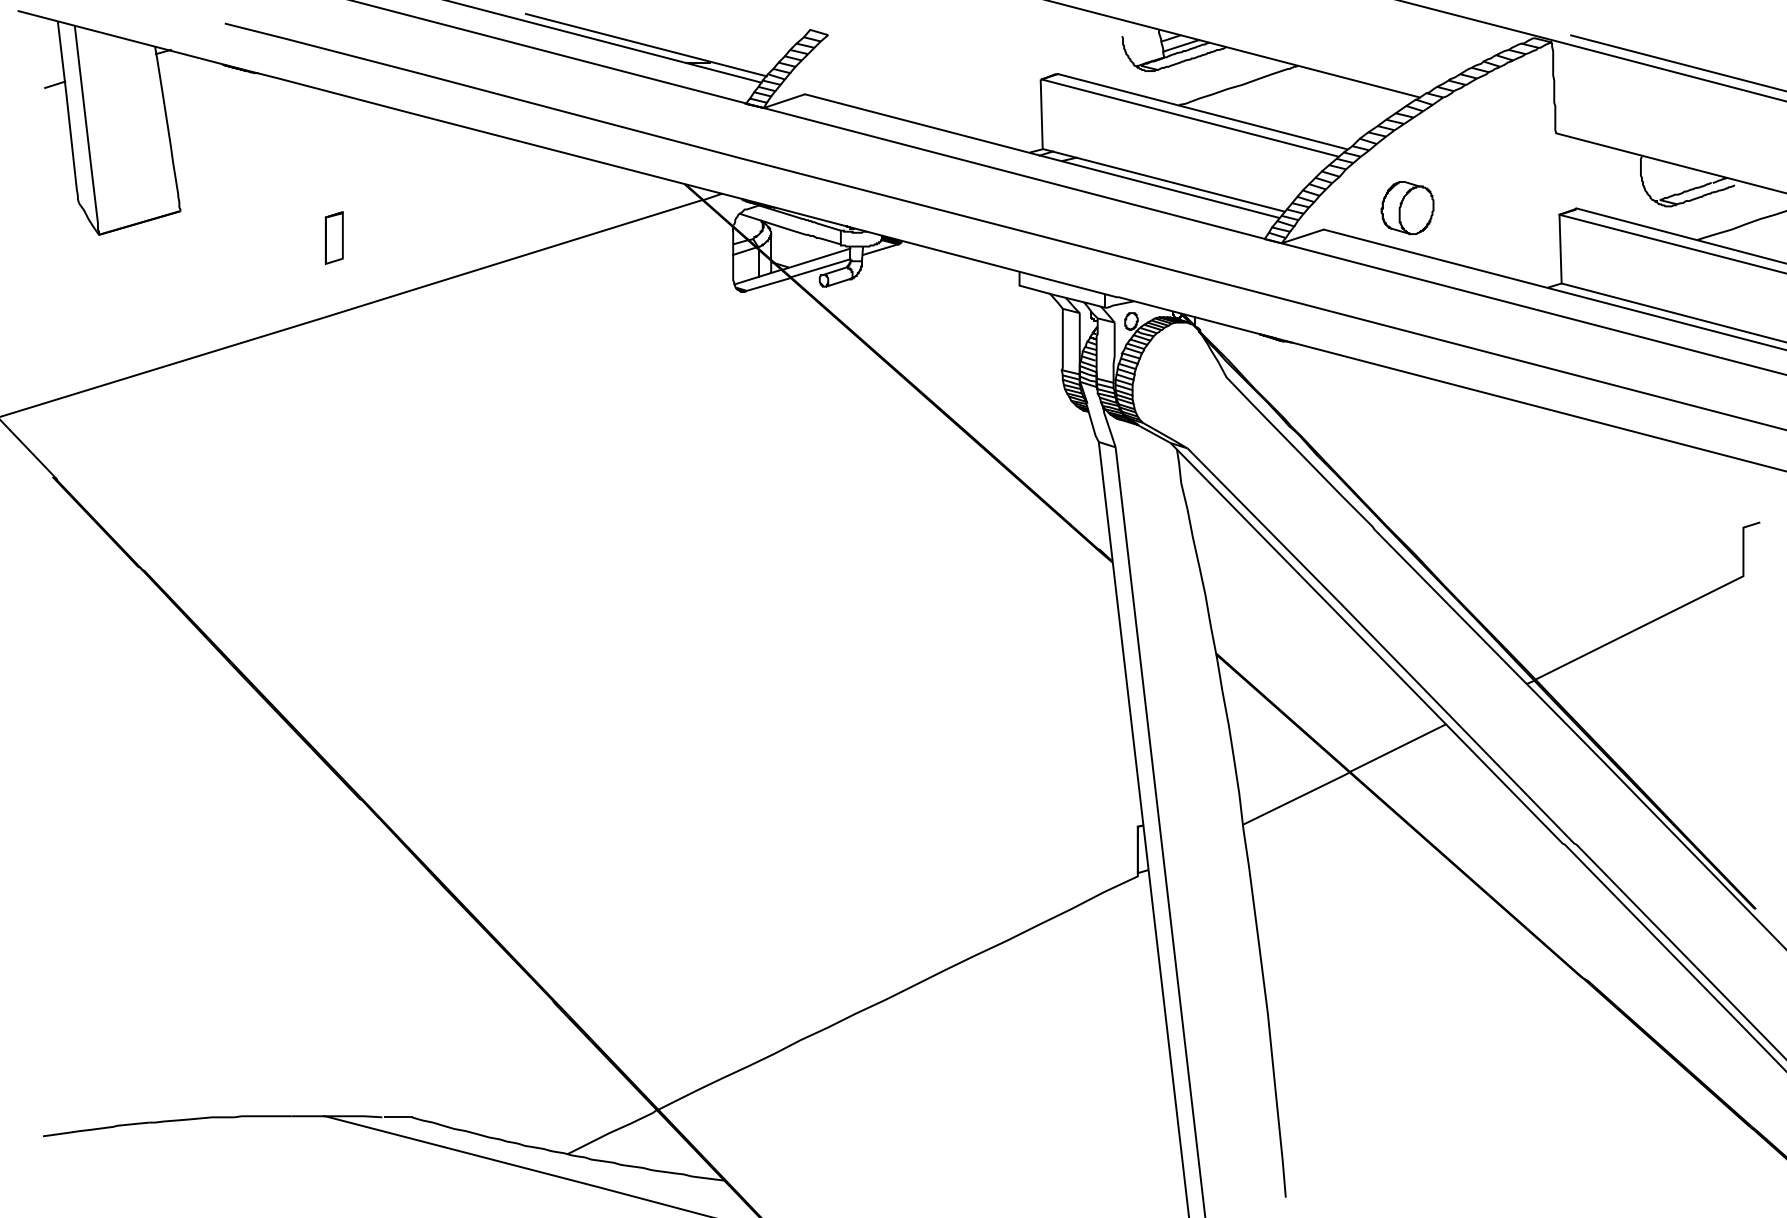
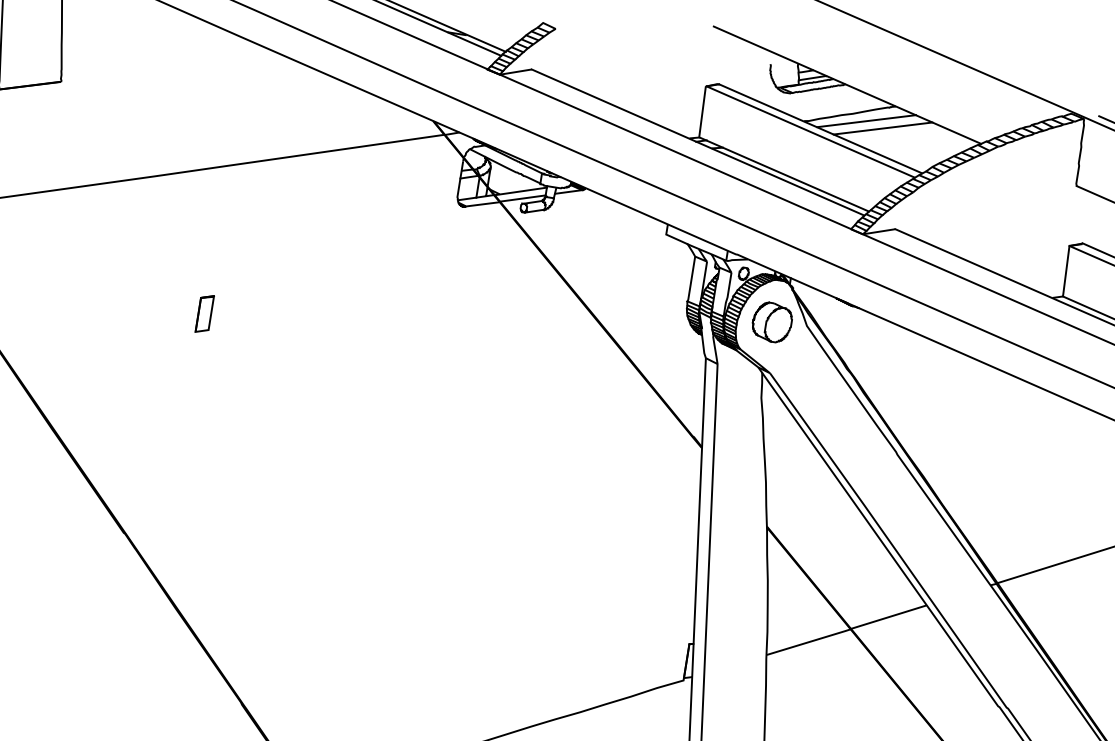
line: (1262, 91) -> (866, 121), added
line: (1285, 97) -> (882, 128), added
part: (1407, 208) -> (772, 322), moved
part: (333, 237) -> (204, 313), moved

